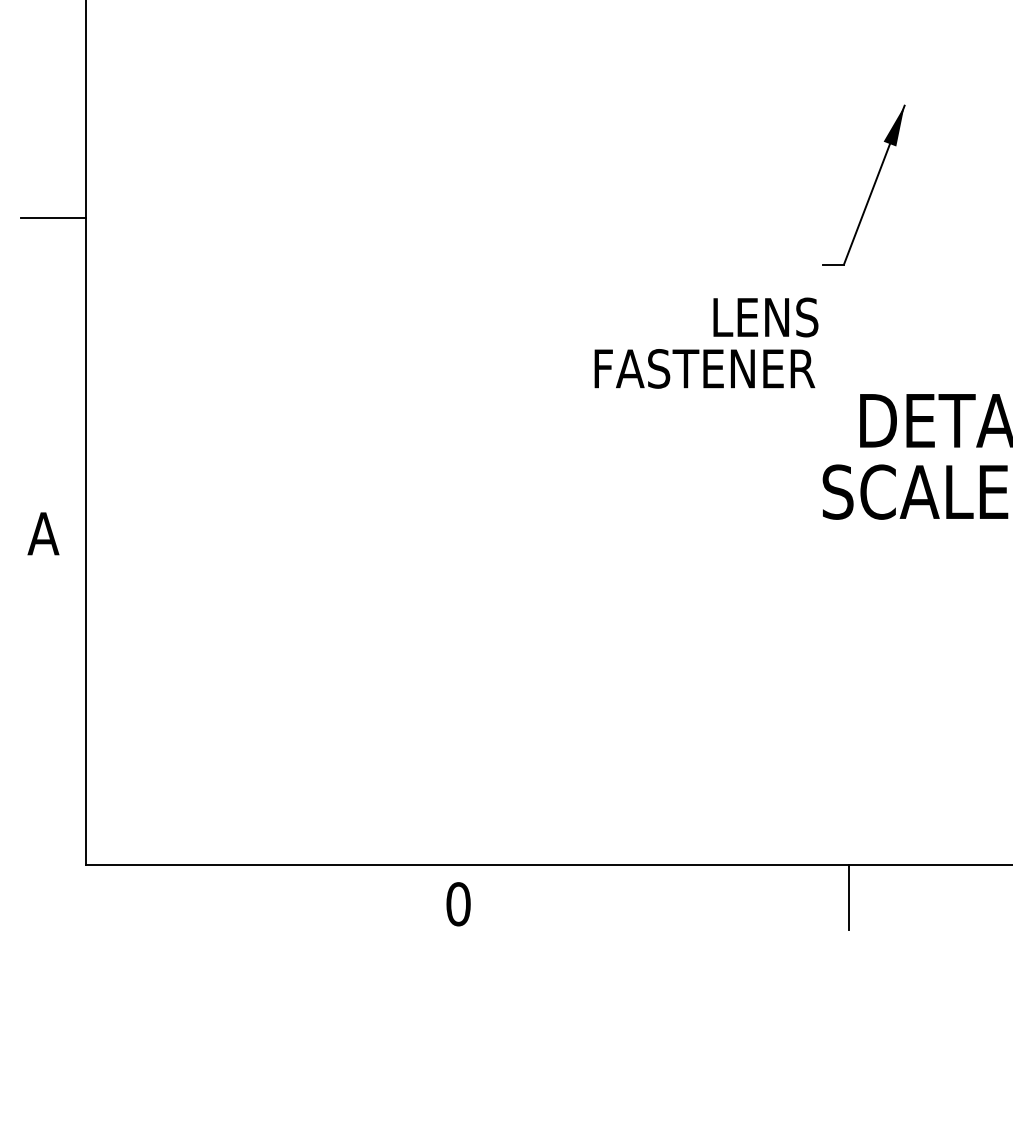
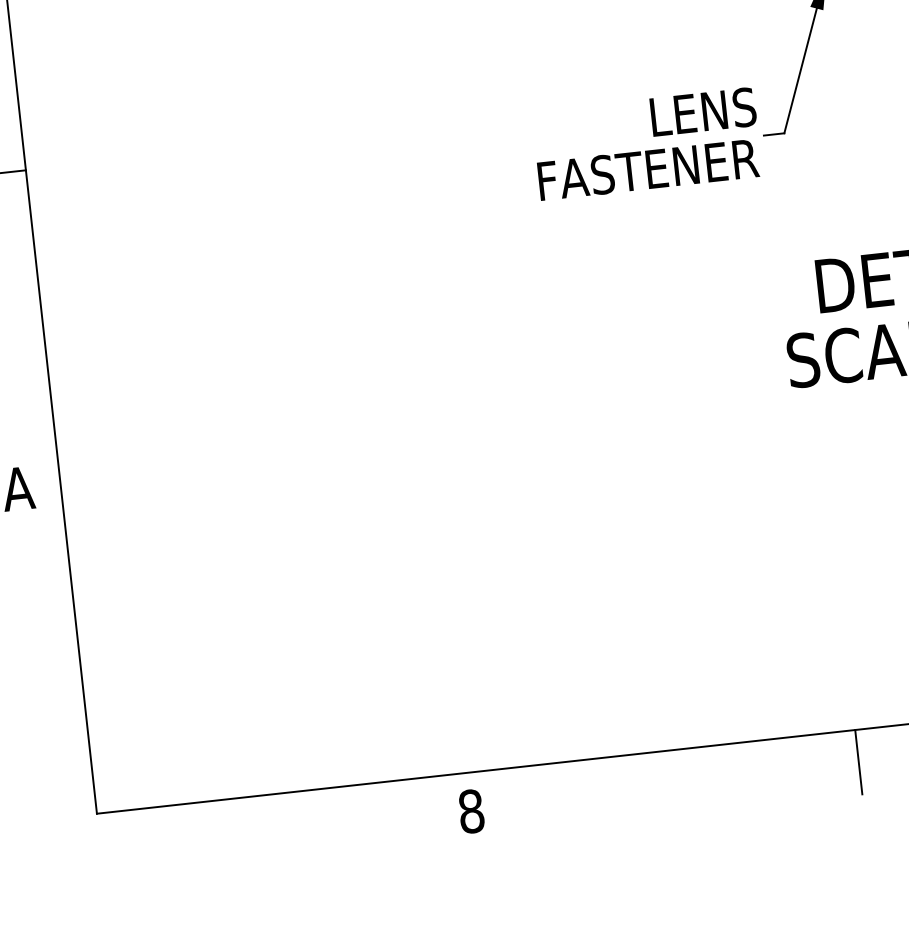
text: (706, 342) -> (647, 143), moved
text: (458, 904) -> (471, 811), 0 -> 8

